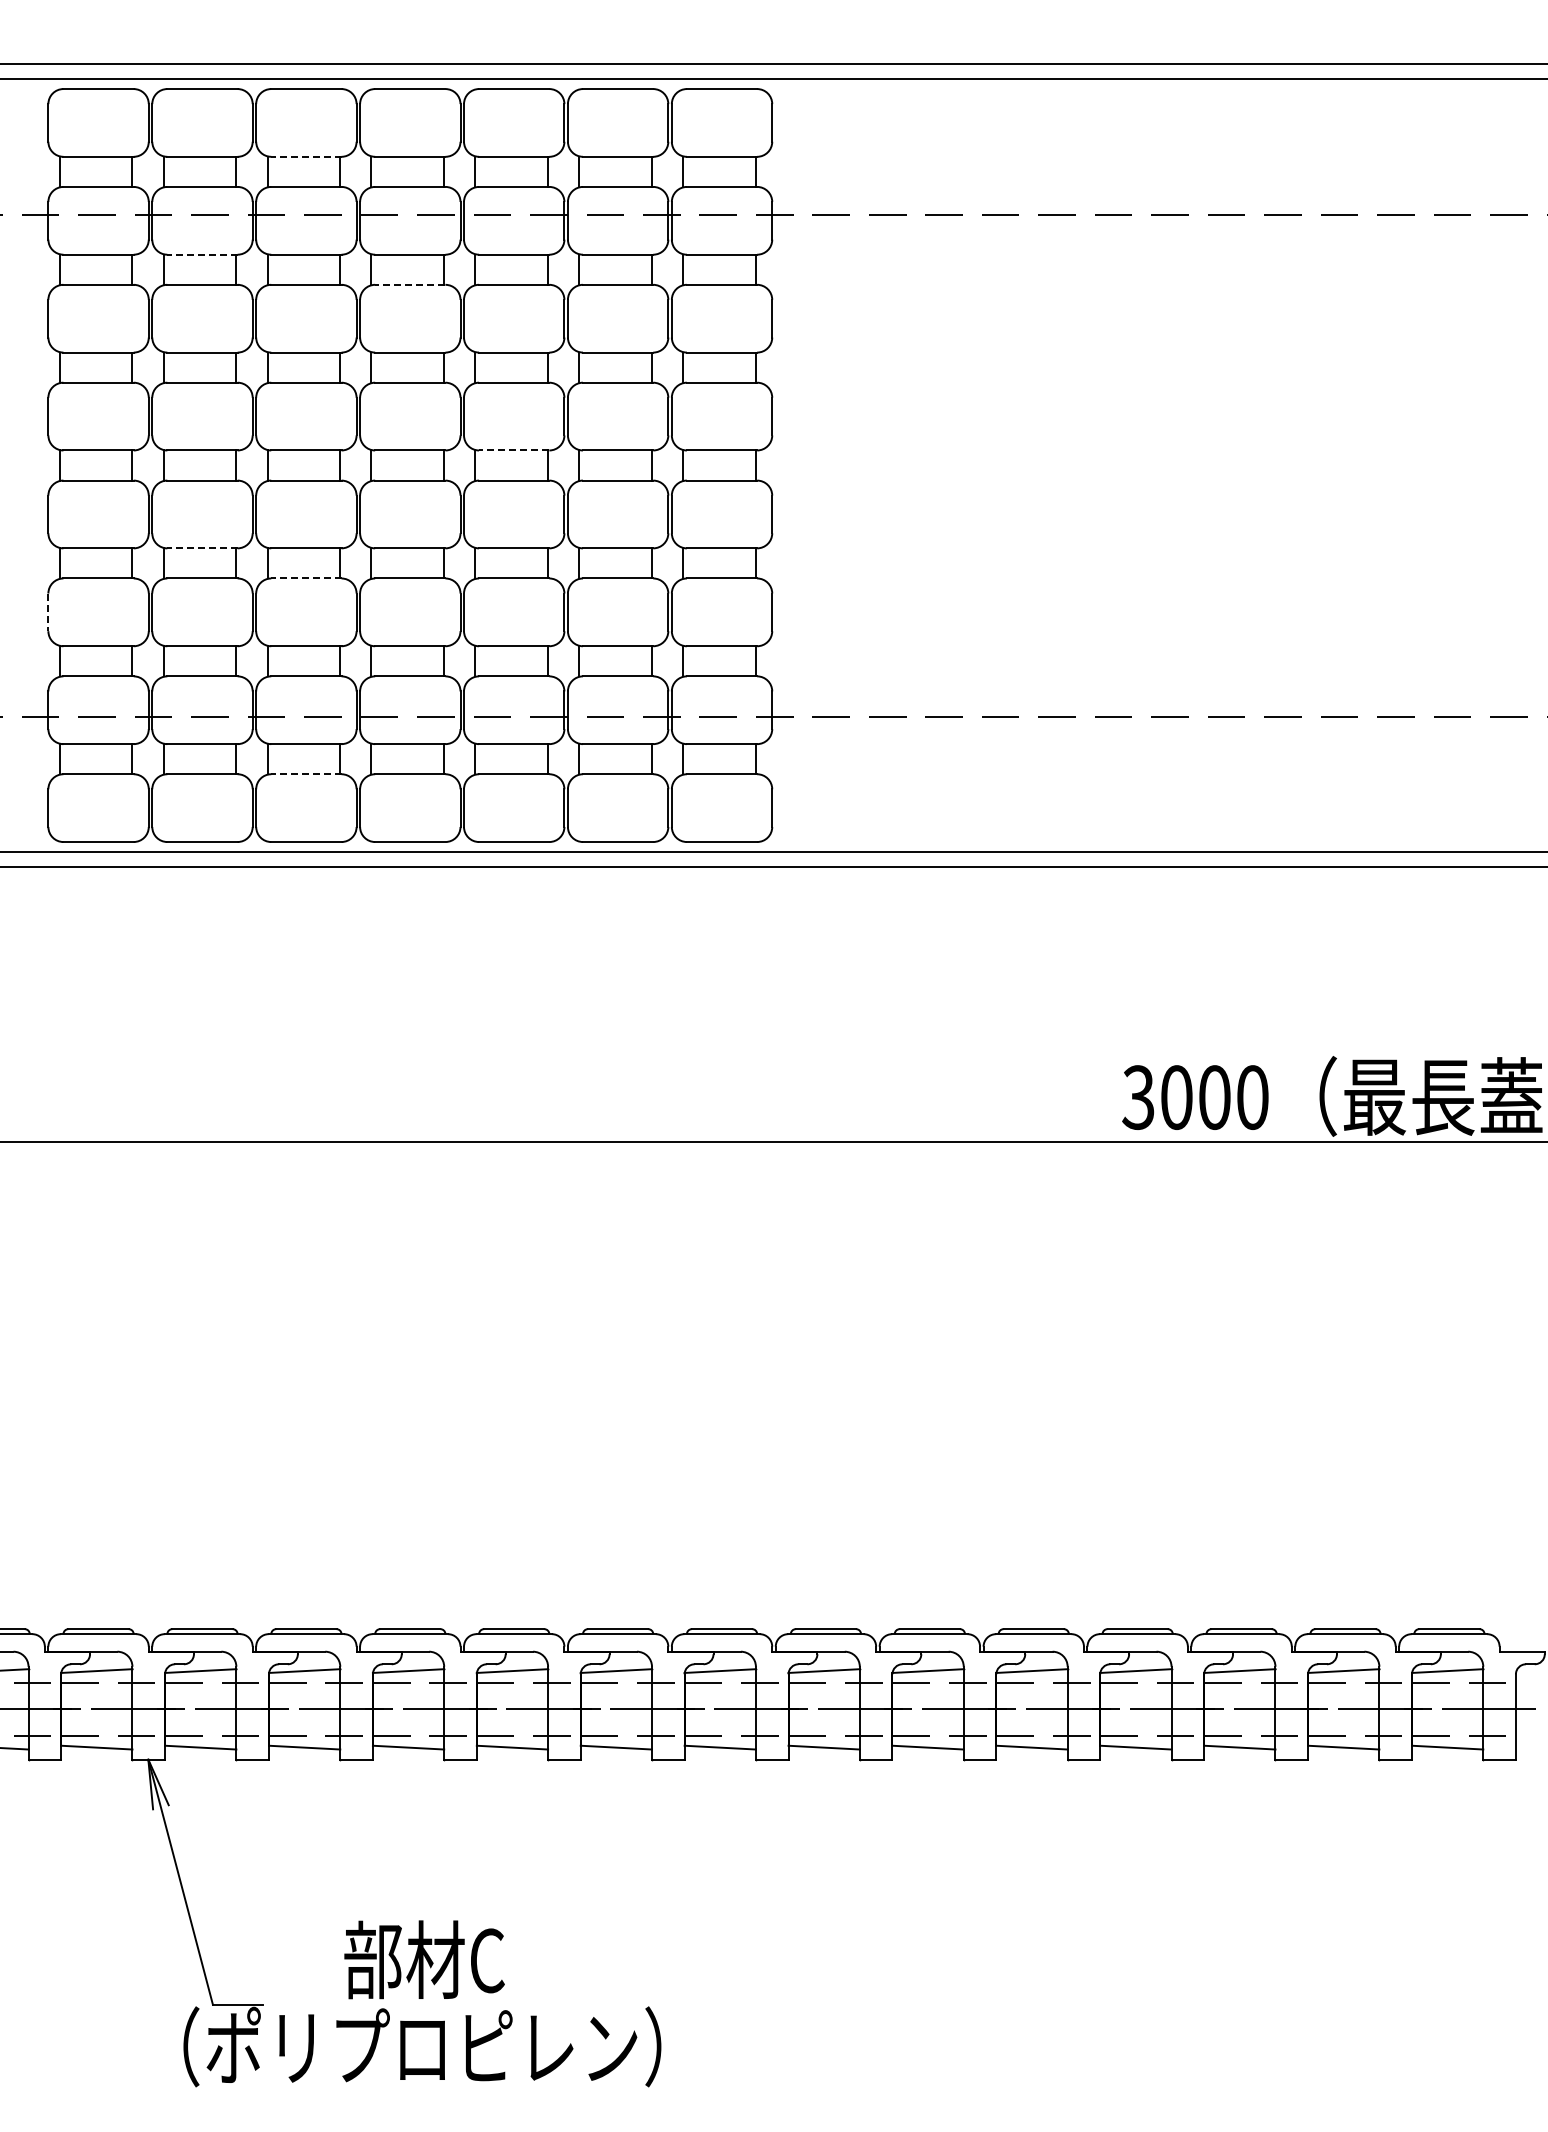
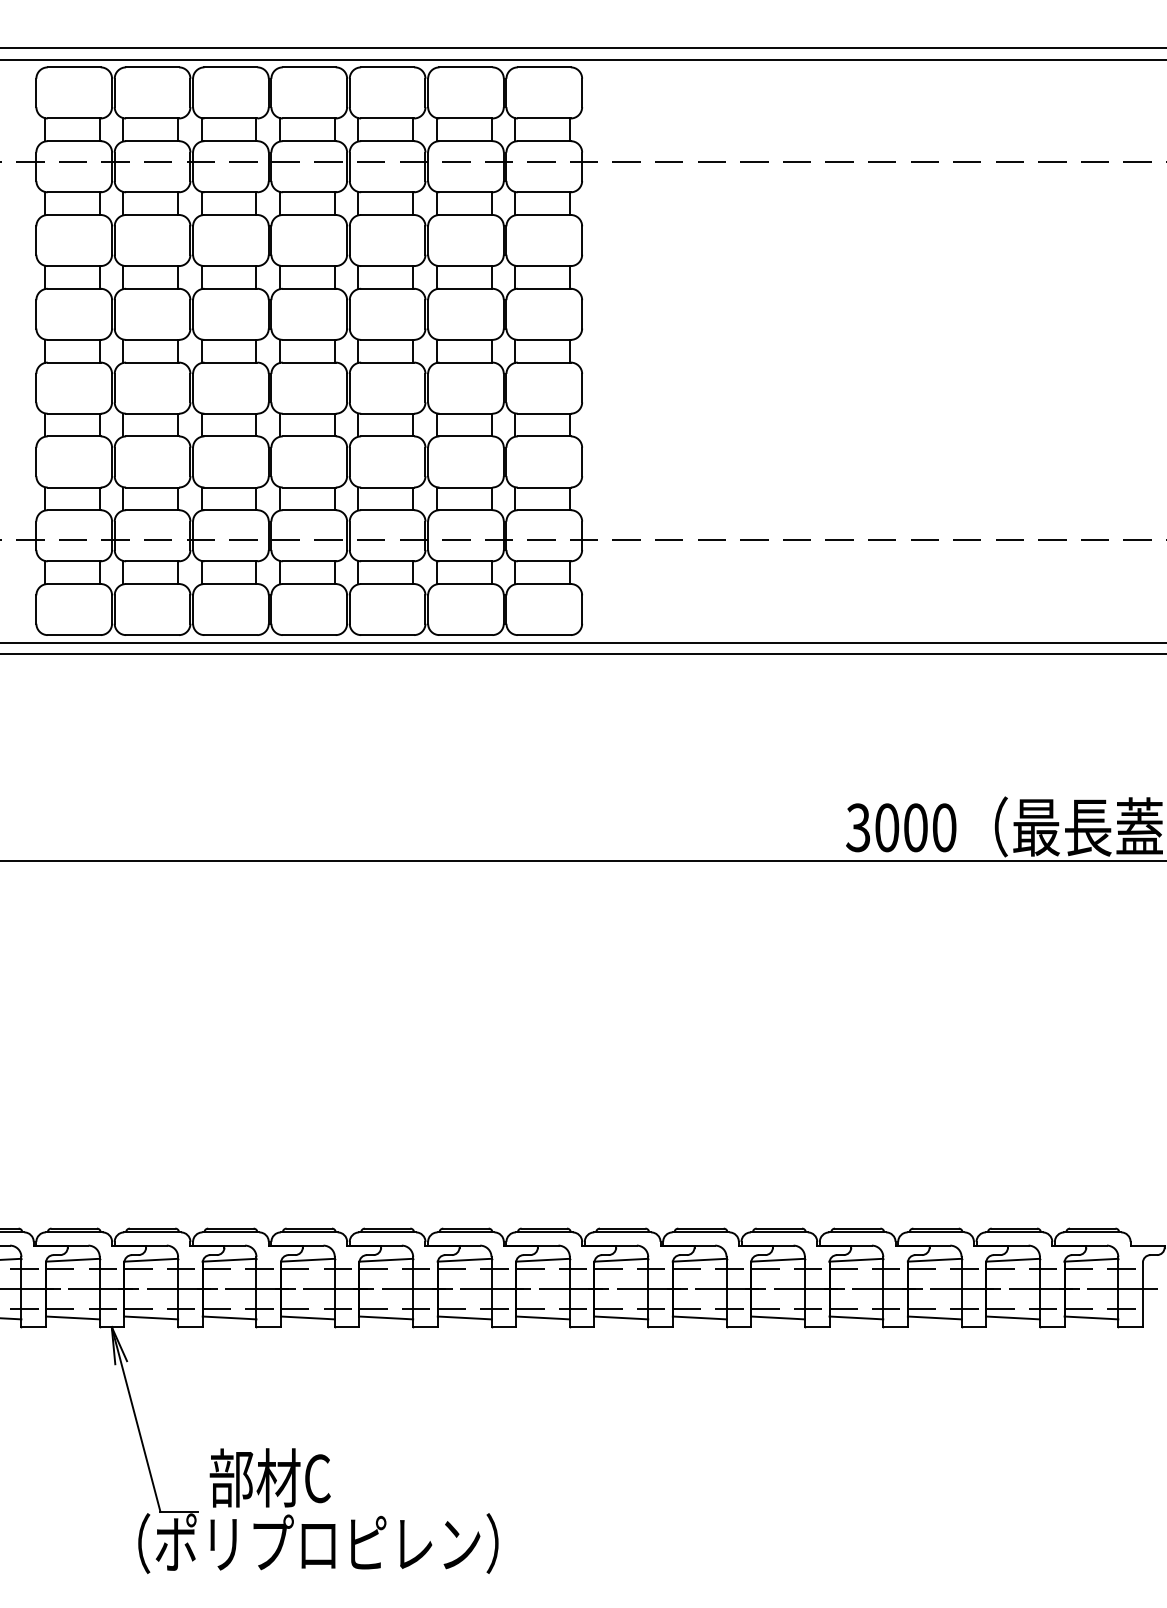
line: (305, 156) -> (230, 118), dashed -> solid
line: (201, 254) -> (151, 192), dashed -> solid
line: (409, 284) -> (308, 214), dashed -> solid
line: (513, 450) -> (387, 339), dashed -> solid
line: (201, 548) -> (151, 413), dashed -> solid
line: (305, 578) -> (230, 436), dashed -> solid
line: (48, 612) -> (36, 462), dashed -> solid
line: (305, 774) -> (230, 584), dashed -> solid
text: (424, 1959) -> (270, 1477), moved

